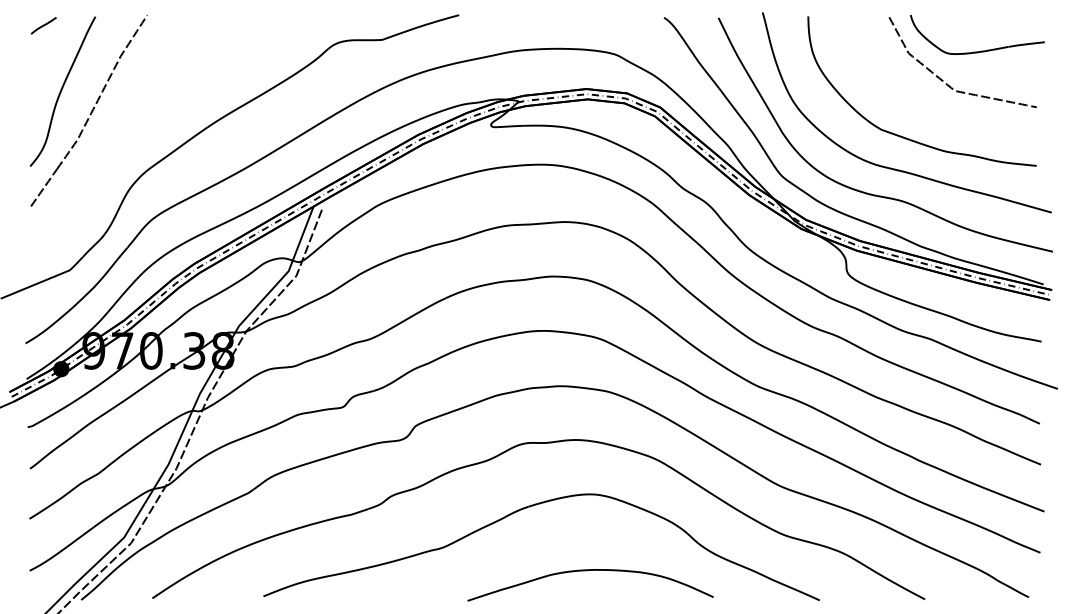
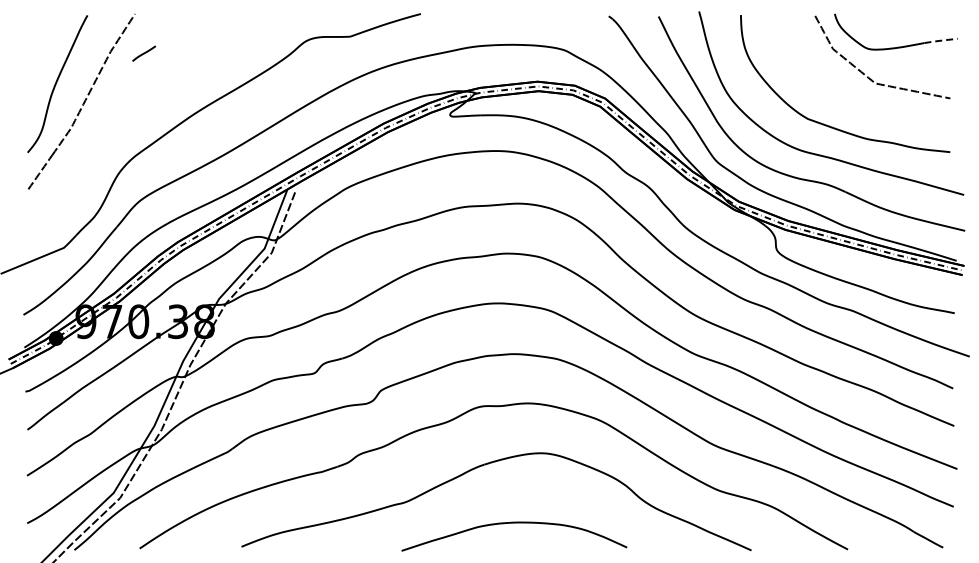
line: (43, 25) -> (143, 53), moved
line: (1027, 44) -> (941, 40), solid -> dashed
curve: (590, 570) -> (514, 523), moved

